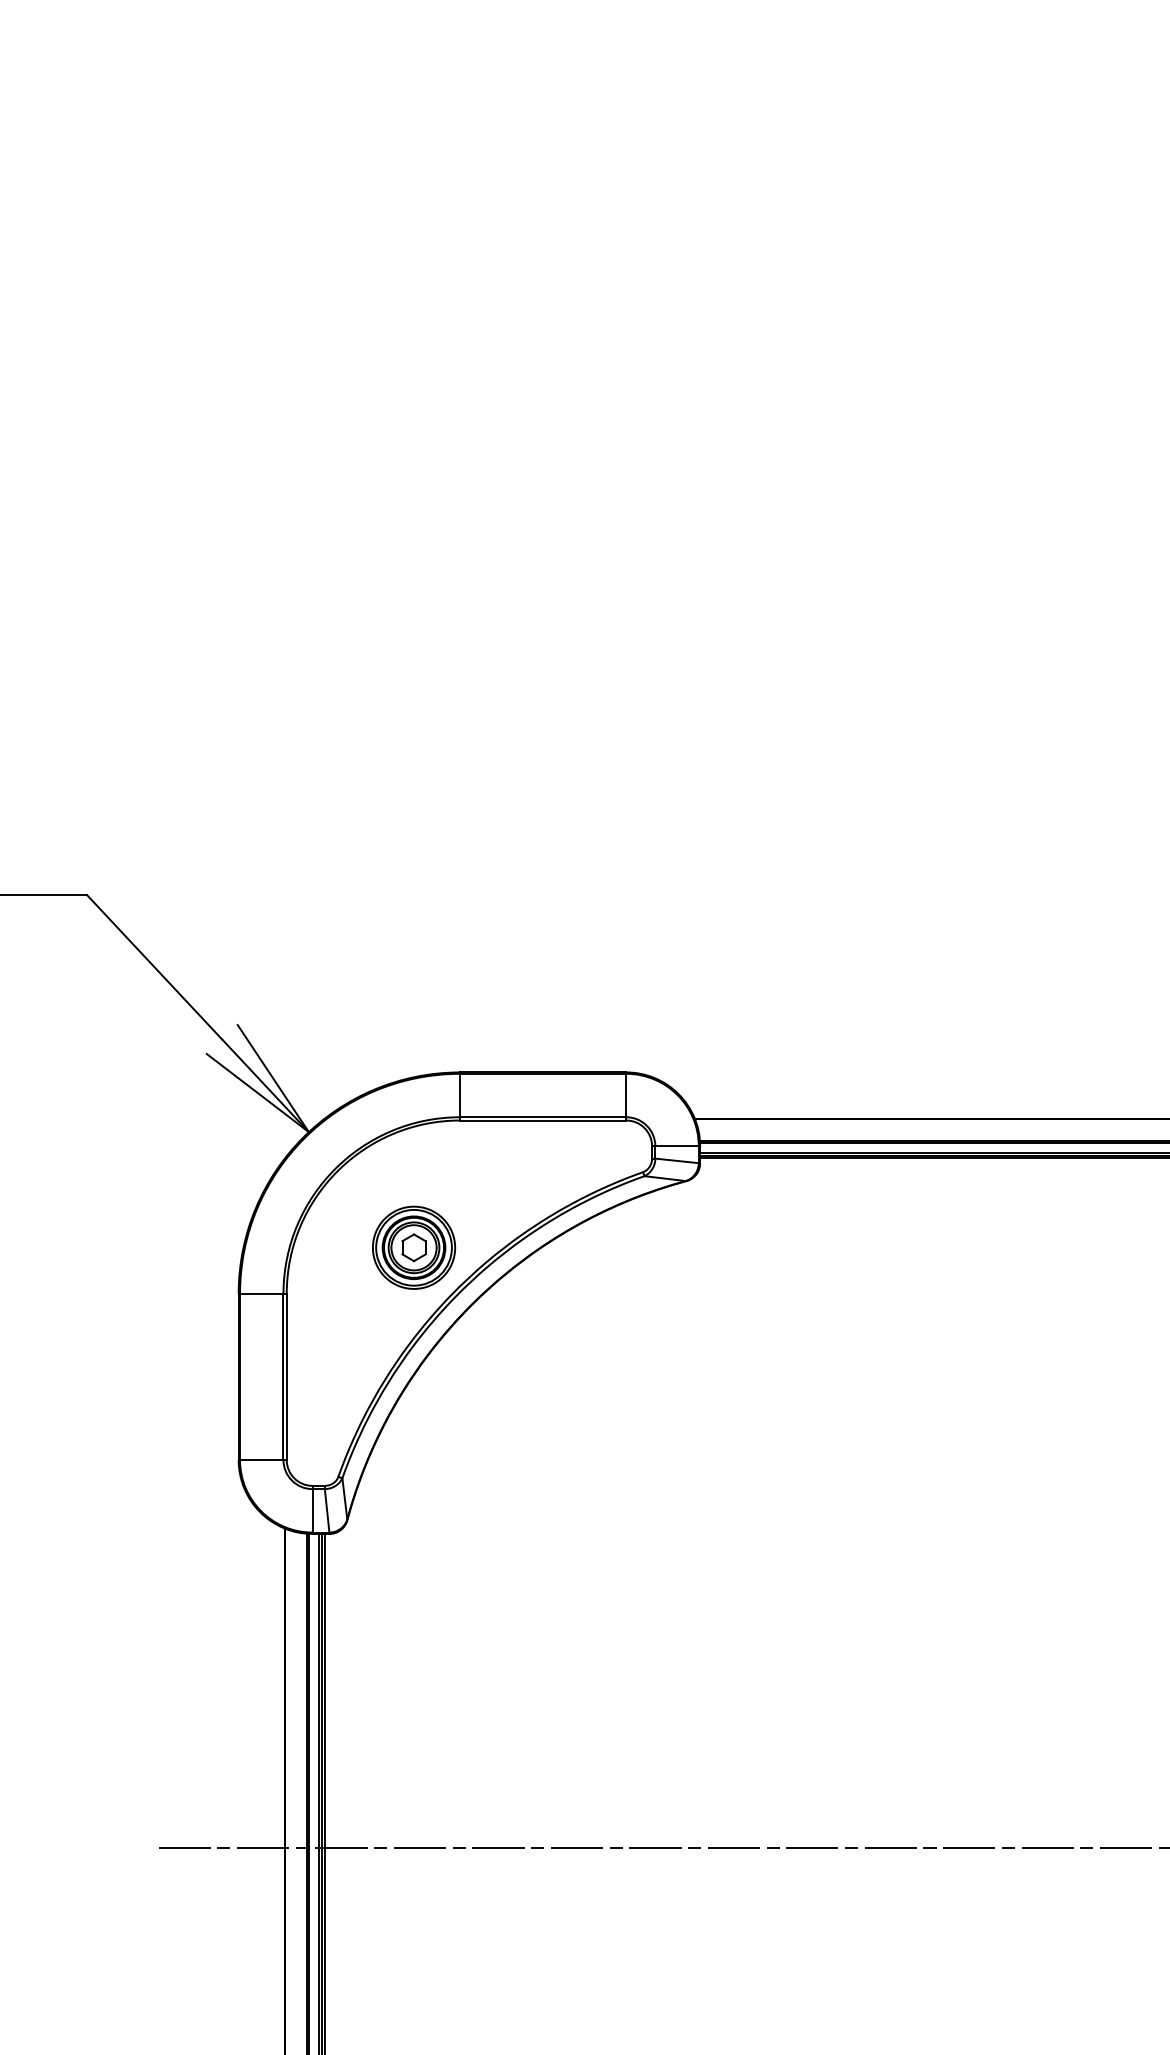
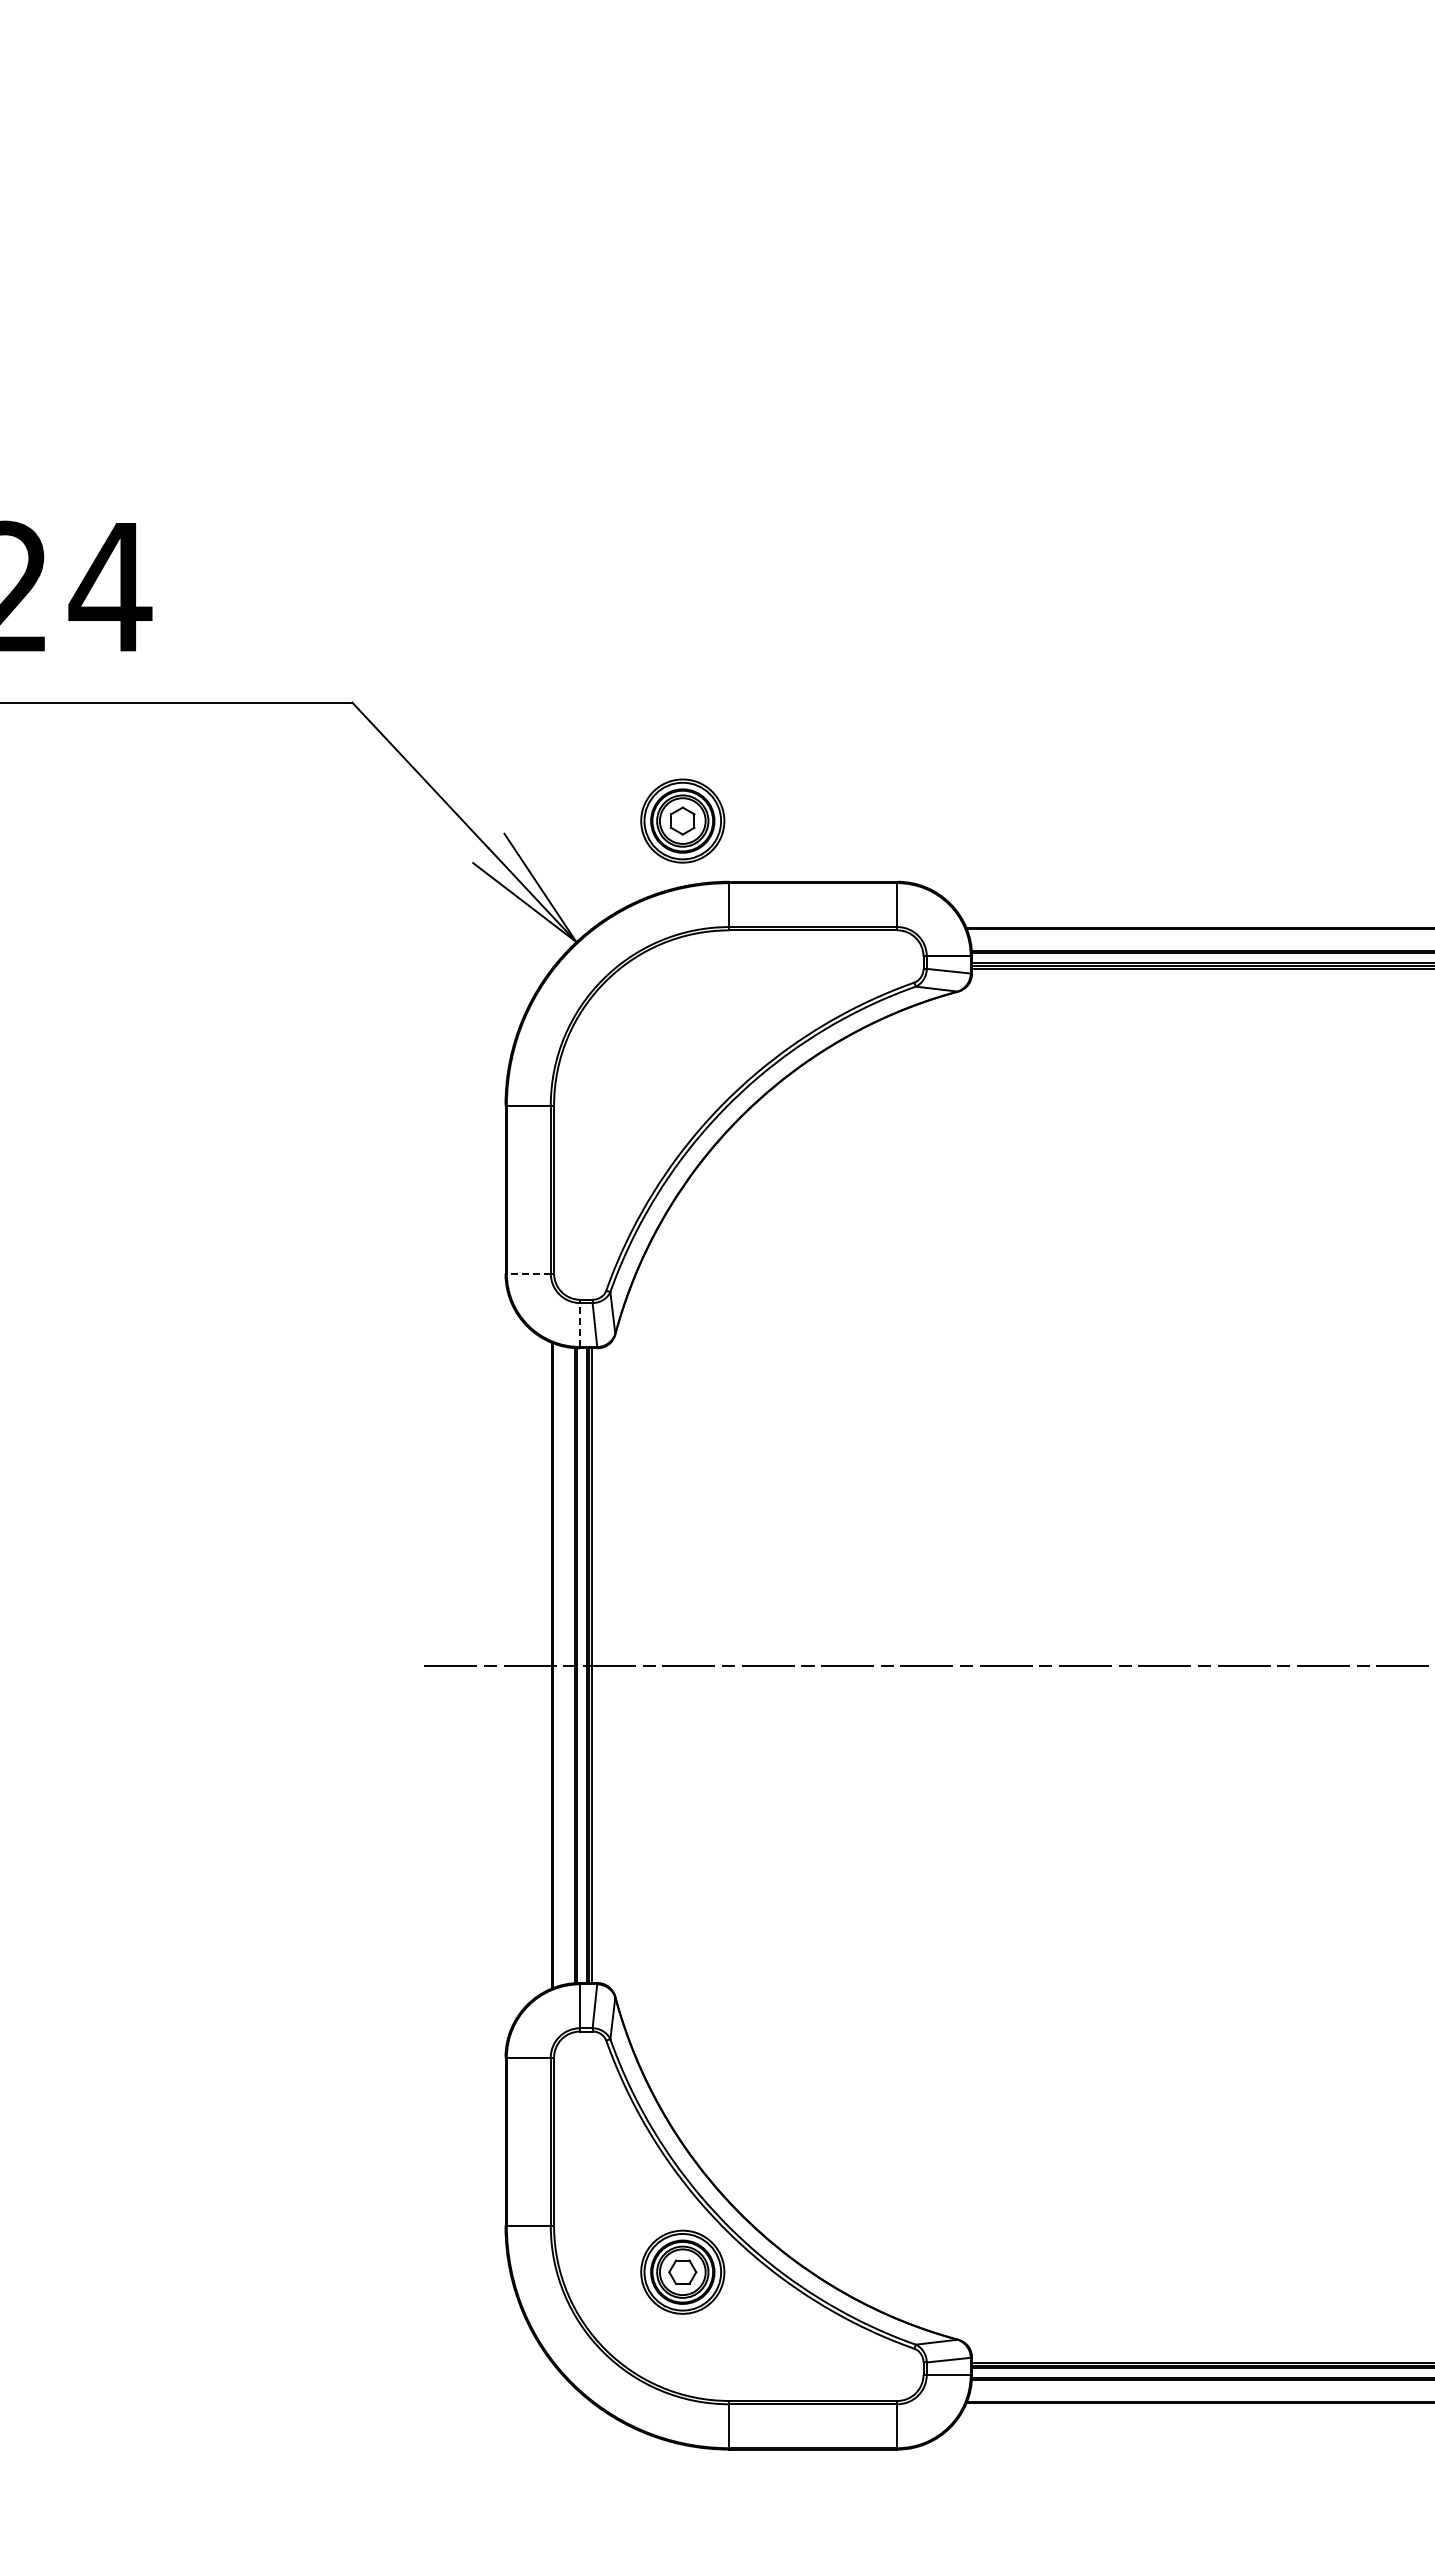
part: (413, 1247) -> (682, 820), moved
line: (261, 1459) -> (528, 1273), solid -> dashed
line: (312, 1511) -> (580, 1325), solid -> dashed

